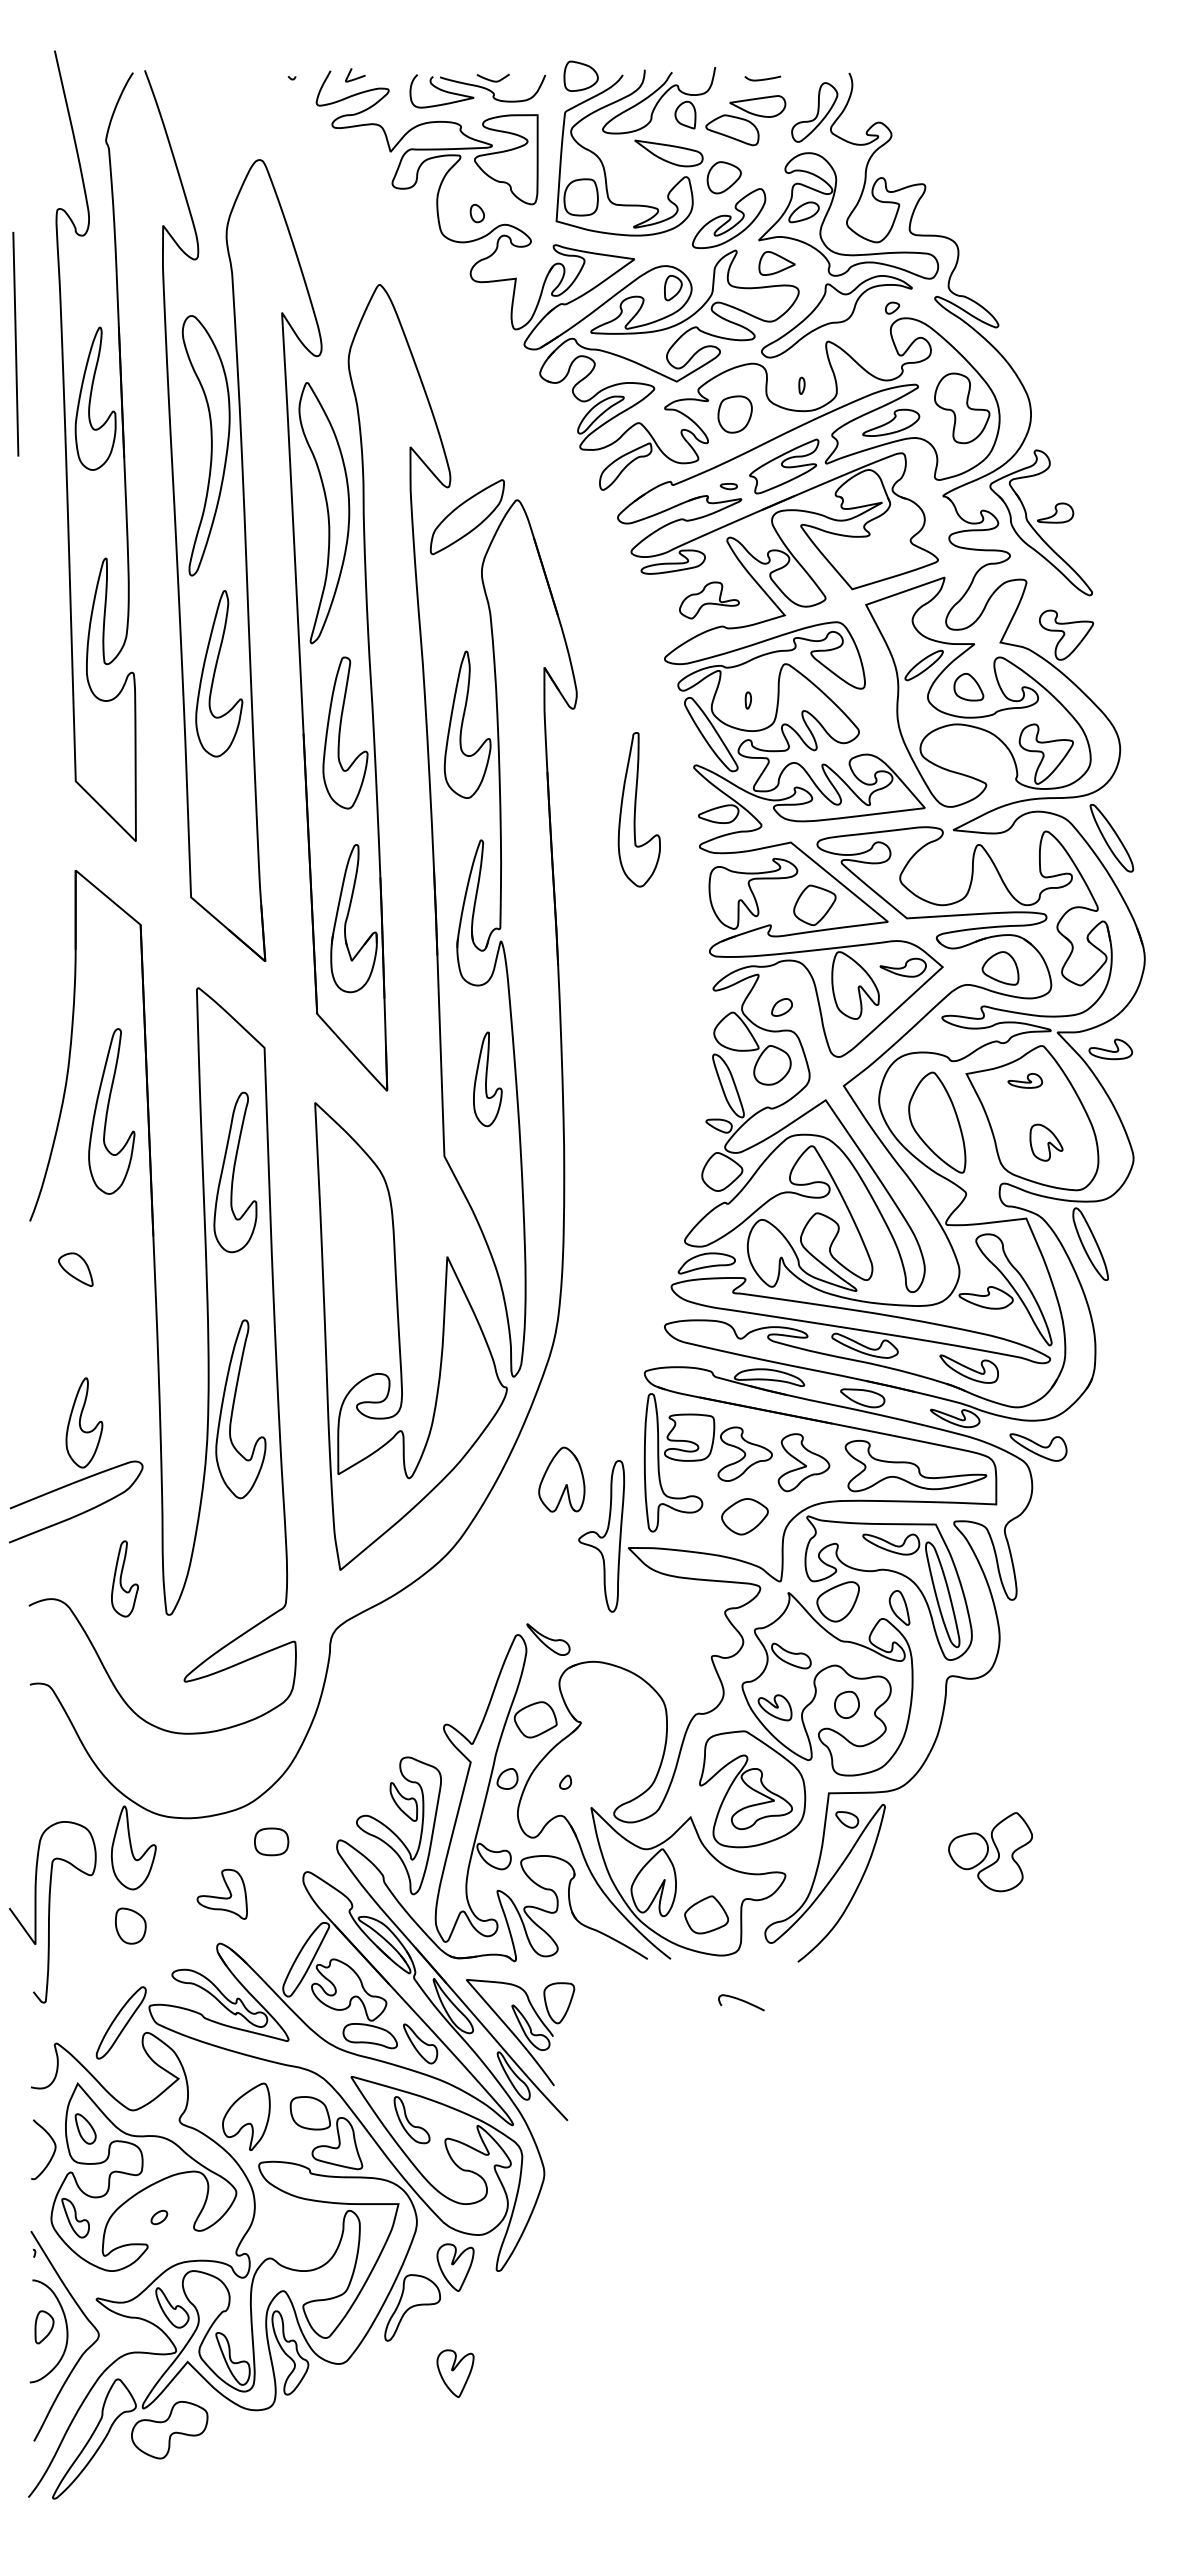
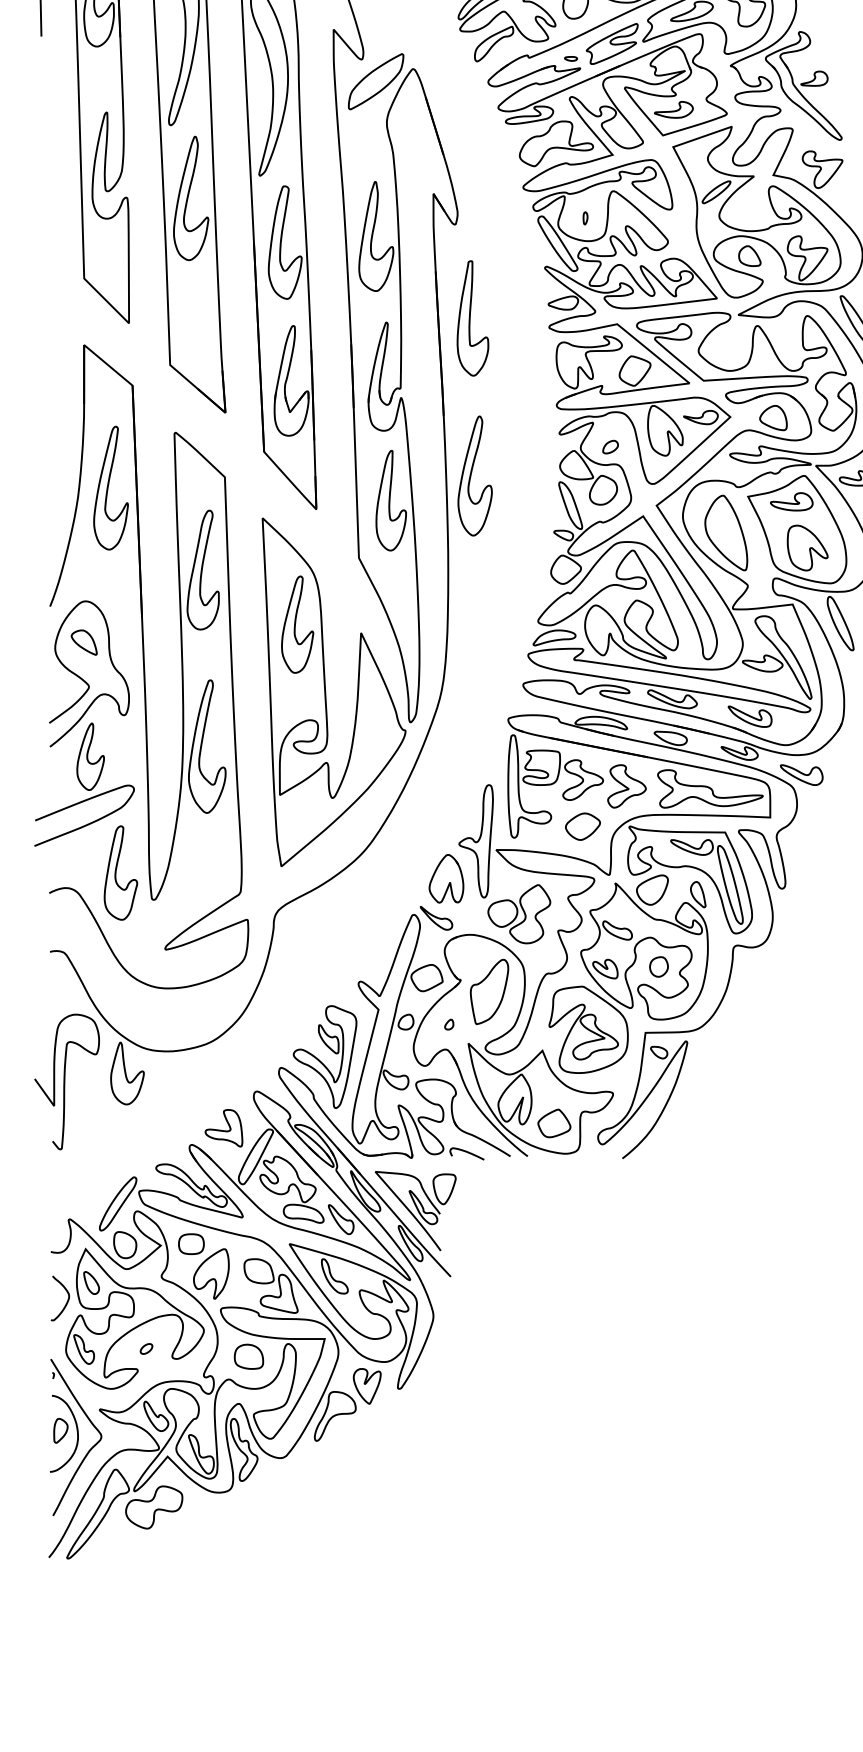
part: (866, 554) -> (673, 109), added
part: (709, 600) -> (556, 143), size x1.67
part: (968, 687) -> (749, 256), moved
part: (638, 809) -> (472, 318), moved
part: (600, 1045) -> (475, 475), added
part: (487, 1079) -> (391, 500), size x1.43
part: (1025, 1080) -> (792, 501), size x1.67
part: (111, 1111) -> (110, 488), moved
part: (1046, 1142) -> (807, 547), size x1.67
part: (362, 1245) -> (297, 624), added
curve: (75, 1319) -> (84, 679), added
part: (561, 1479) -> (446, 878), moved
part: (124, 1578) -> (120, 872), size x1.67
part: (619, 1738) -> (489, 991), added
part: (271, 1841) -> (191, 1243), moved
part: (990, 1852) -> (519, 914), moved
part: (221, 1893) -> (223, 1127), moved
curve: (50, 1911) -> (65, 1081), moved
part: (130, 1925) -> (125, 1244), moved
curve: (741, 2001) -> (467, 1152), moved
part: (296, 2227) -> (248, 1356), added
part: (455, 2373) -> (367, 1465), removed

